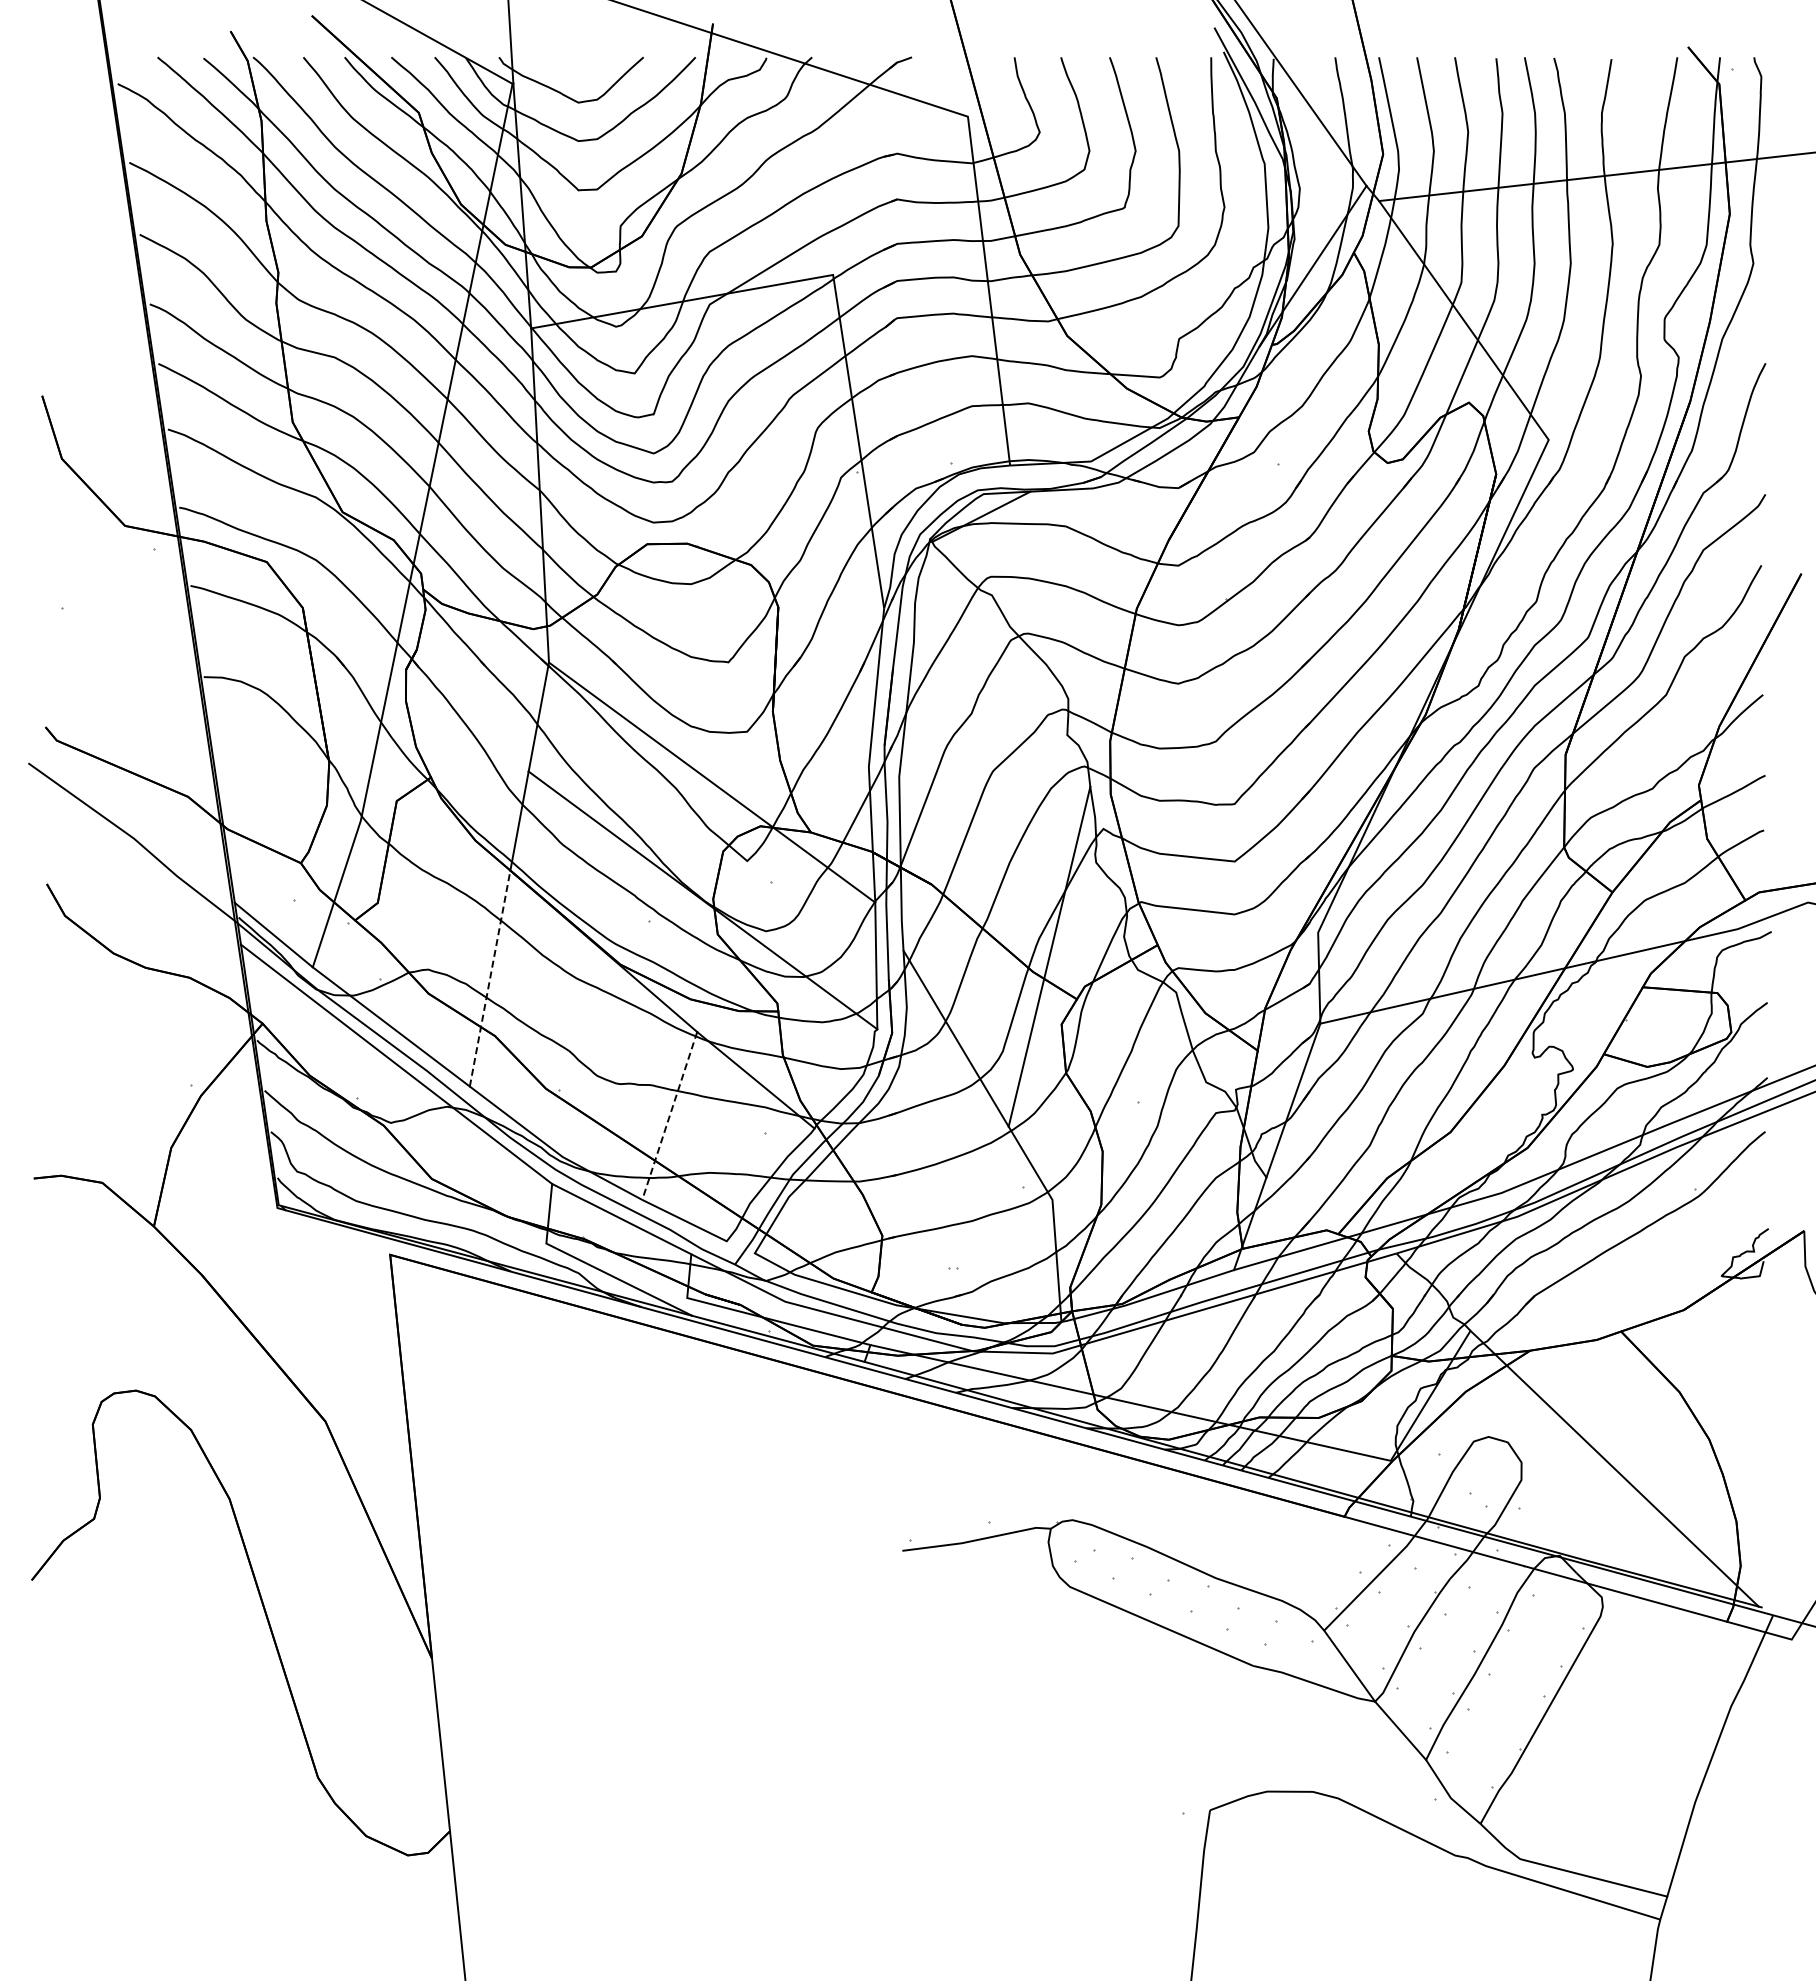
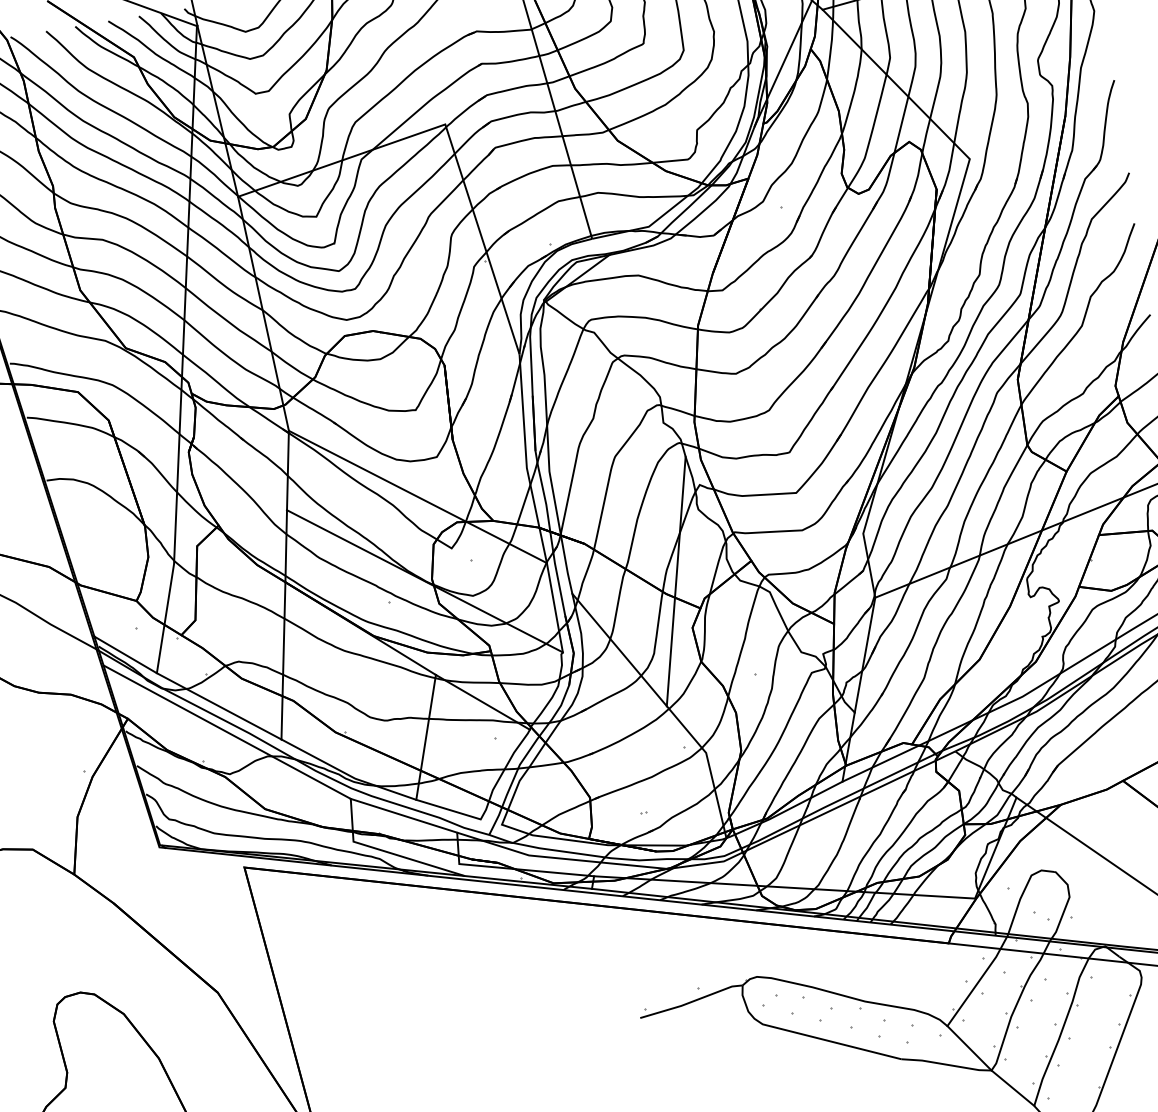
line: (490, 978) -> (283, 660), dashed -> solid
line: (669, 1116) -> (425, 737), dashed -> solid

